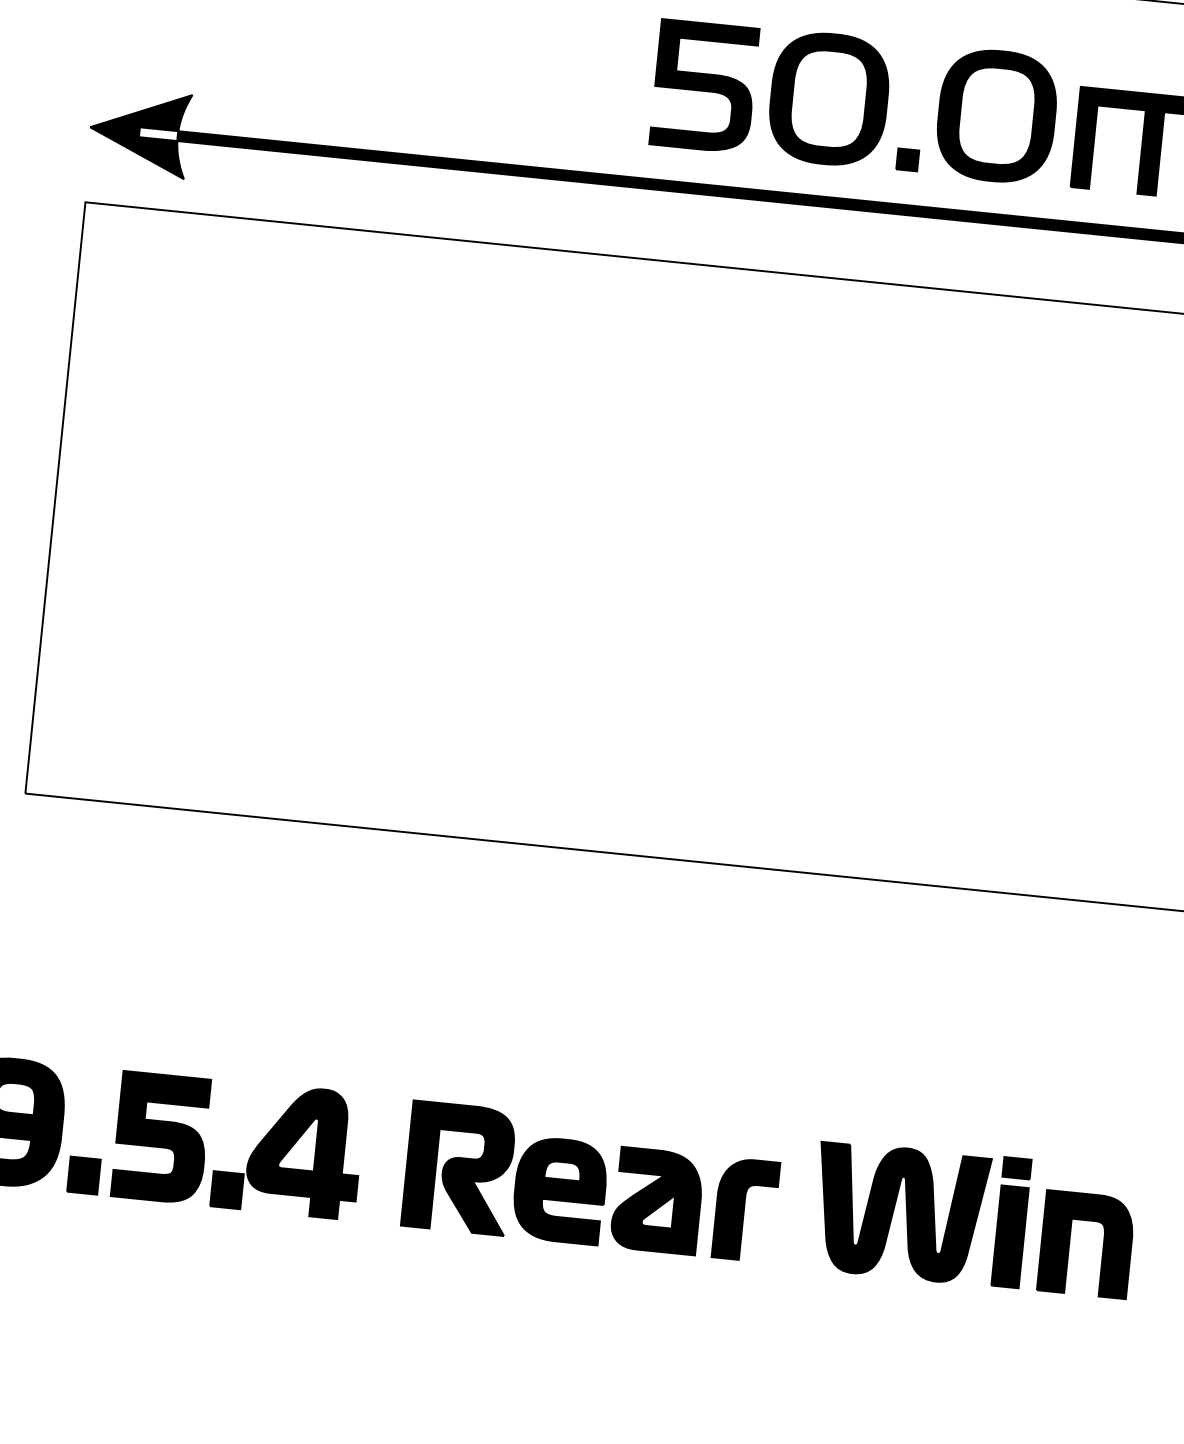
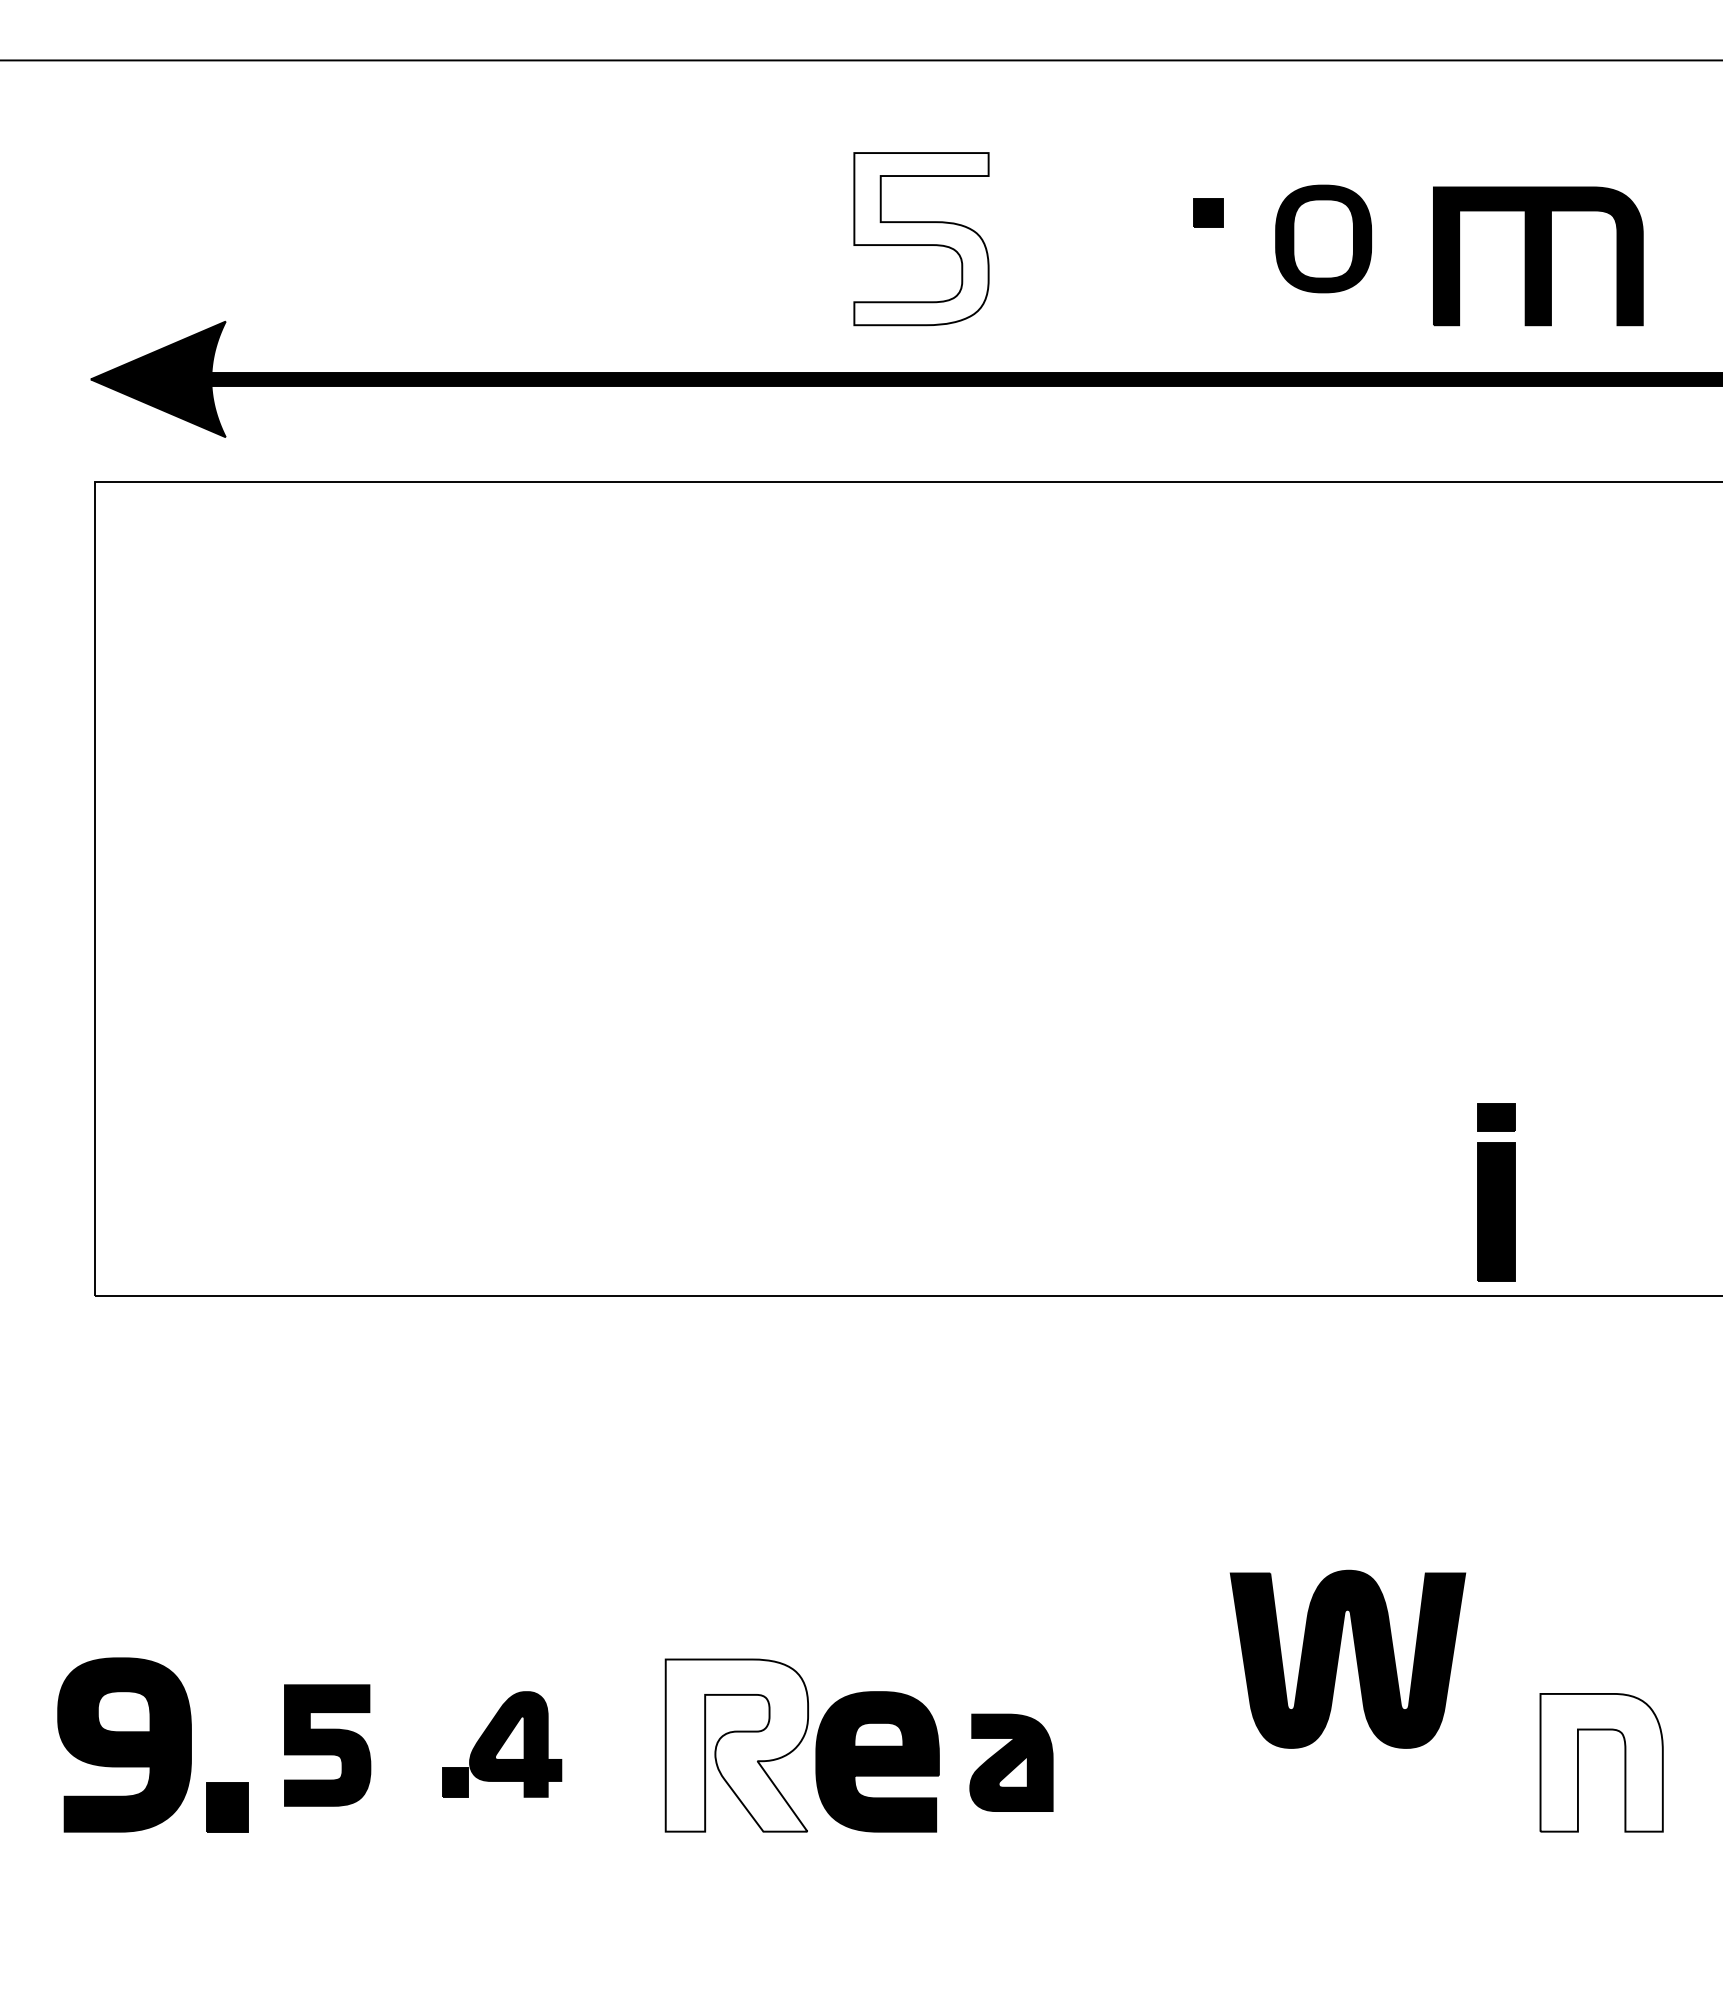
fill: (704, 86) -> (921, 239), removed
part: (829, 98) -> (1093, 238), removed
part: (996, 115) -> (1323, 238), size x0.6
part: (907, 159) -> (1208, 212), moved
part: (161, 1137) -> (327, 1745), size x0.7
part: (287, 1150) -> (501, 1744), size x0.6
fill: (458, 1168) -> (736, 1745), removed
part: (657, 1200) -> (1011, 1762), size x0.7
part: (746, 1209) -> (1133, 1762), removed
part: (894, 1209) -> (1339, 1655), moved
part: (1011, 1222) -> (1496, 1192), moved
fill: (1086, 1244) -> (1601, 1762), removed

